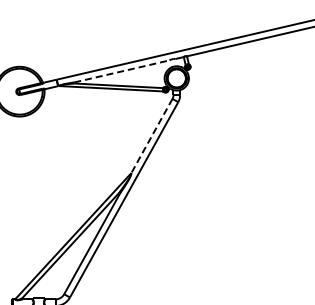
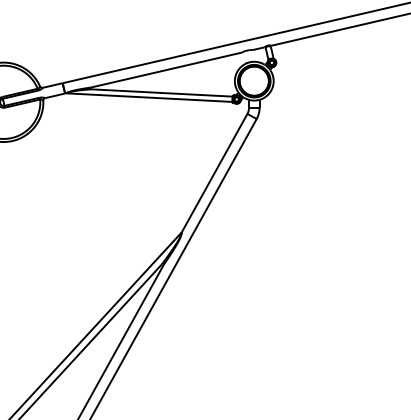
line: (121, 71) -> (166, 70), dashed -> solid
line: (151, 136) -> (213, 173), dashed -> solid

